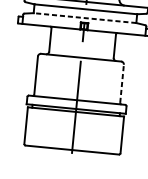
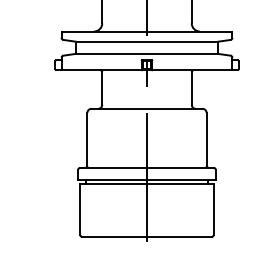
line: (84, 17) -> (146, 53), dashed -> solid
line: (122, 83) -> (206, 138), dashed -> solid

